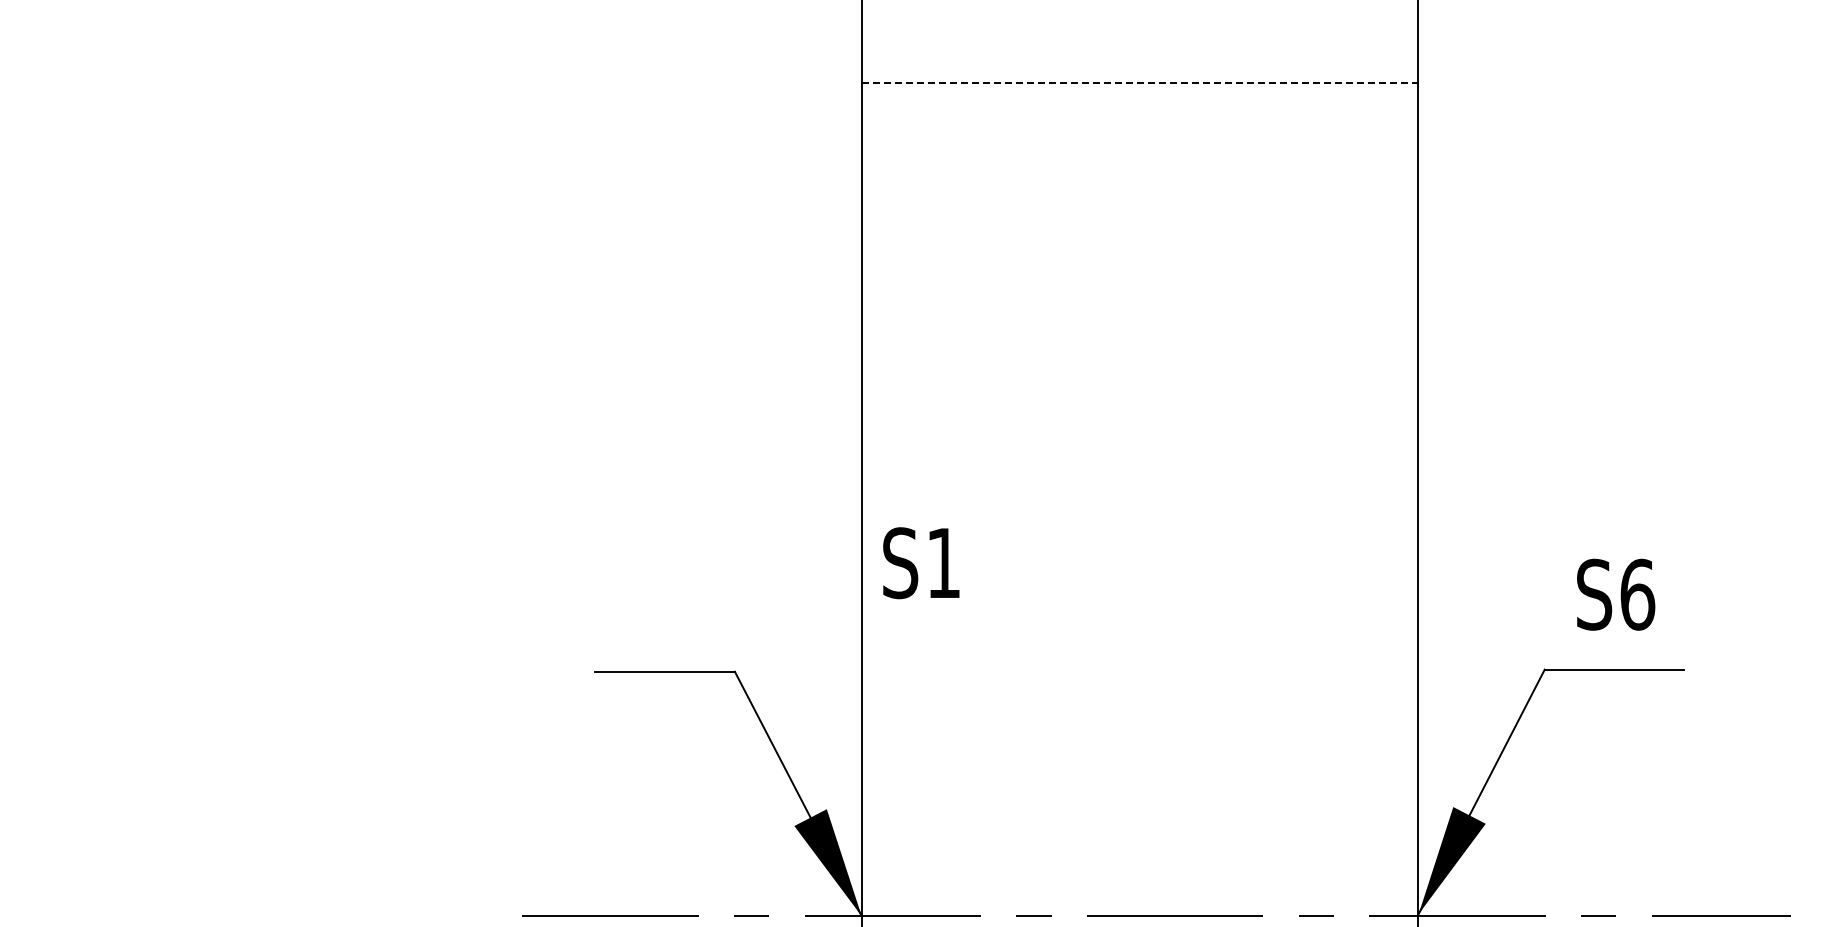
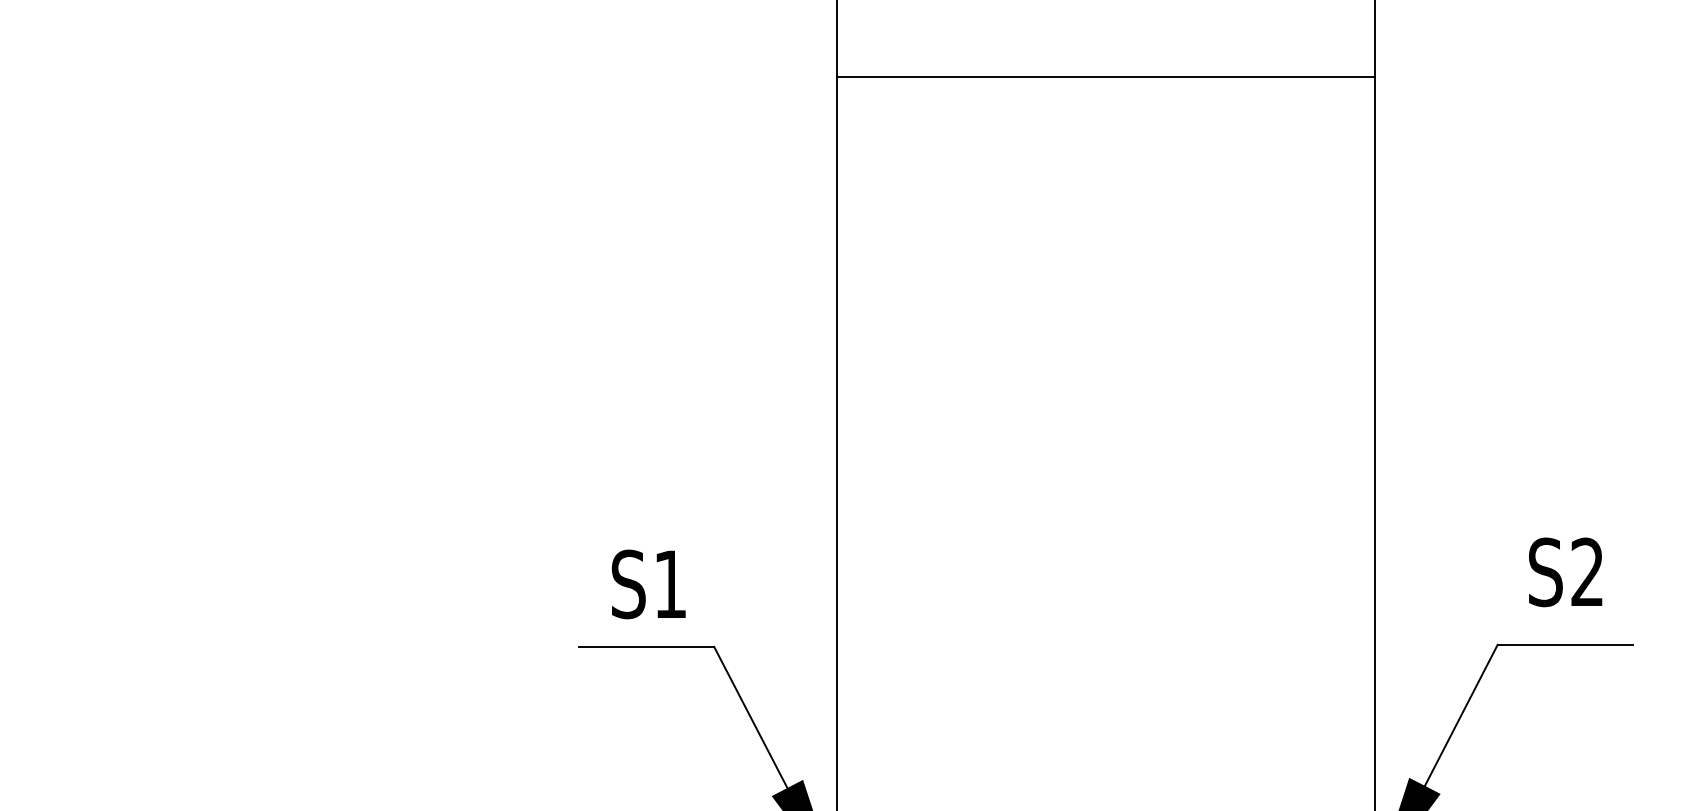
line: (1140, 82) -> (1106, 76), dashed -> solid
text: (921, 563) -> (648, 584), moved
text: (1637, 594) -> (1587, 572), S6 -> S2

